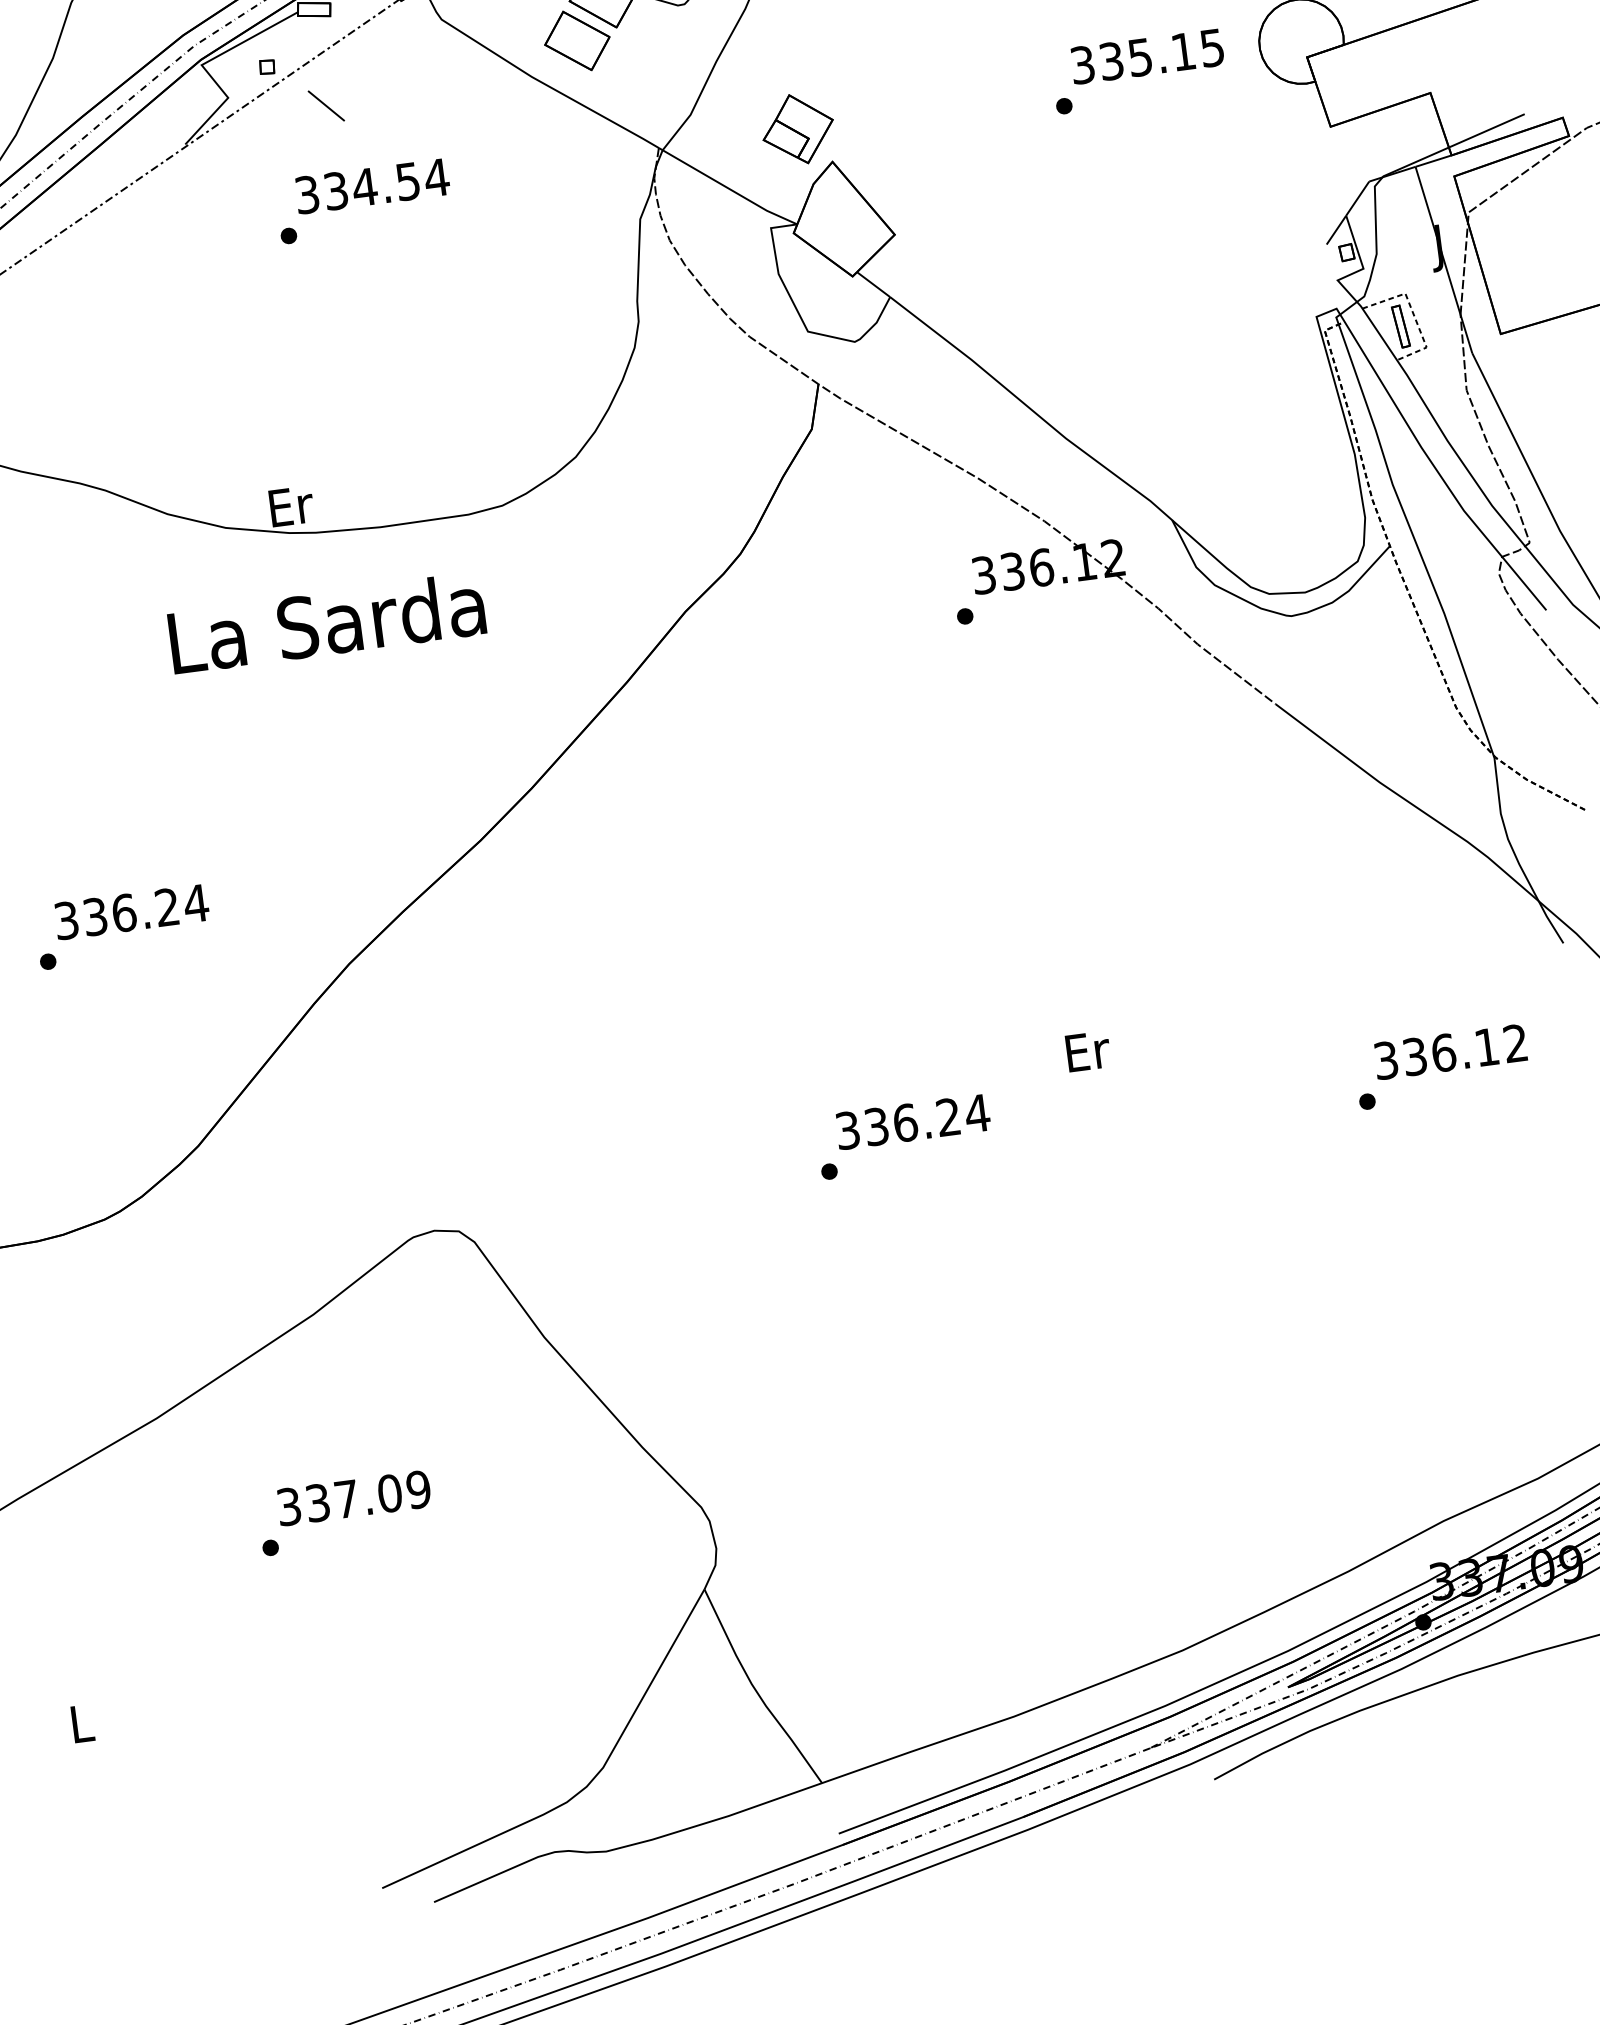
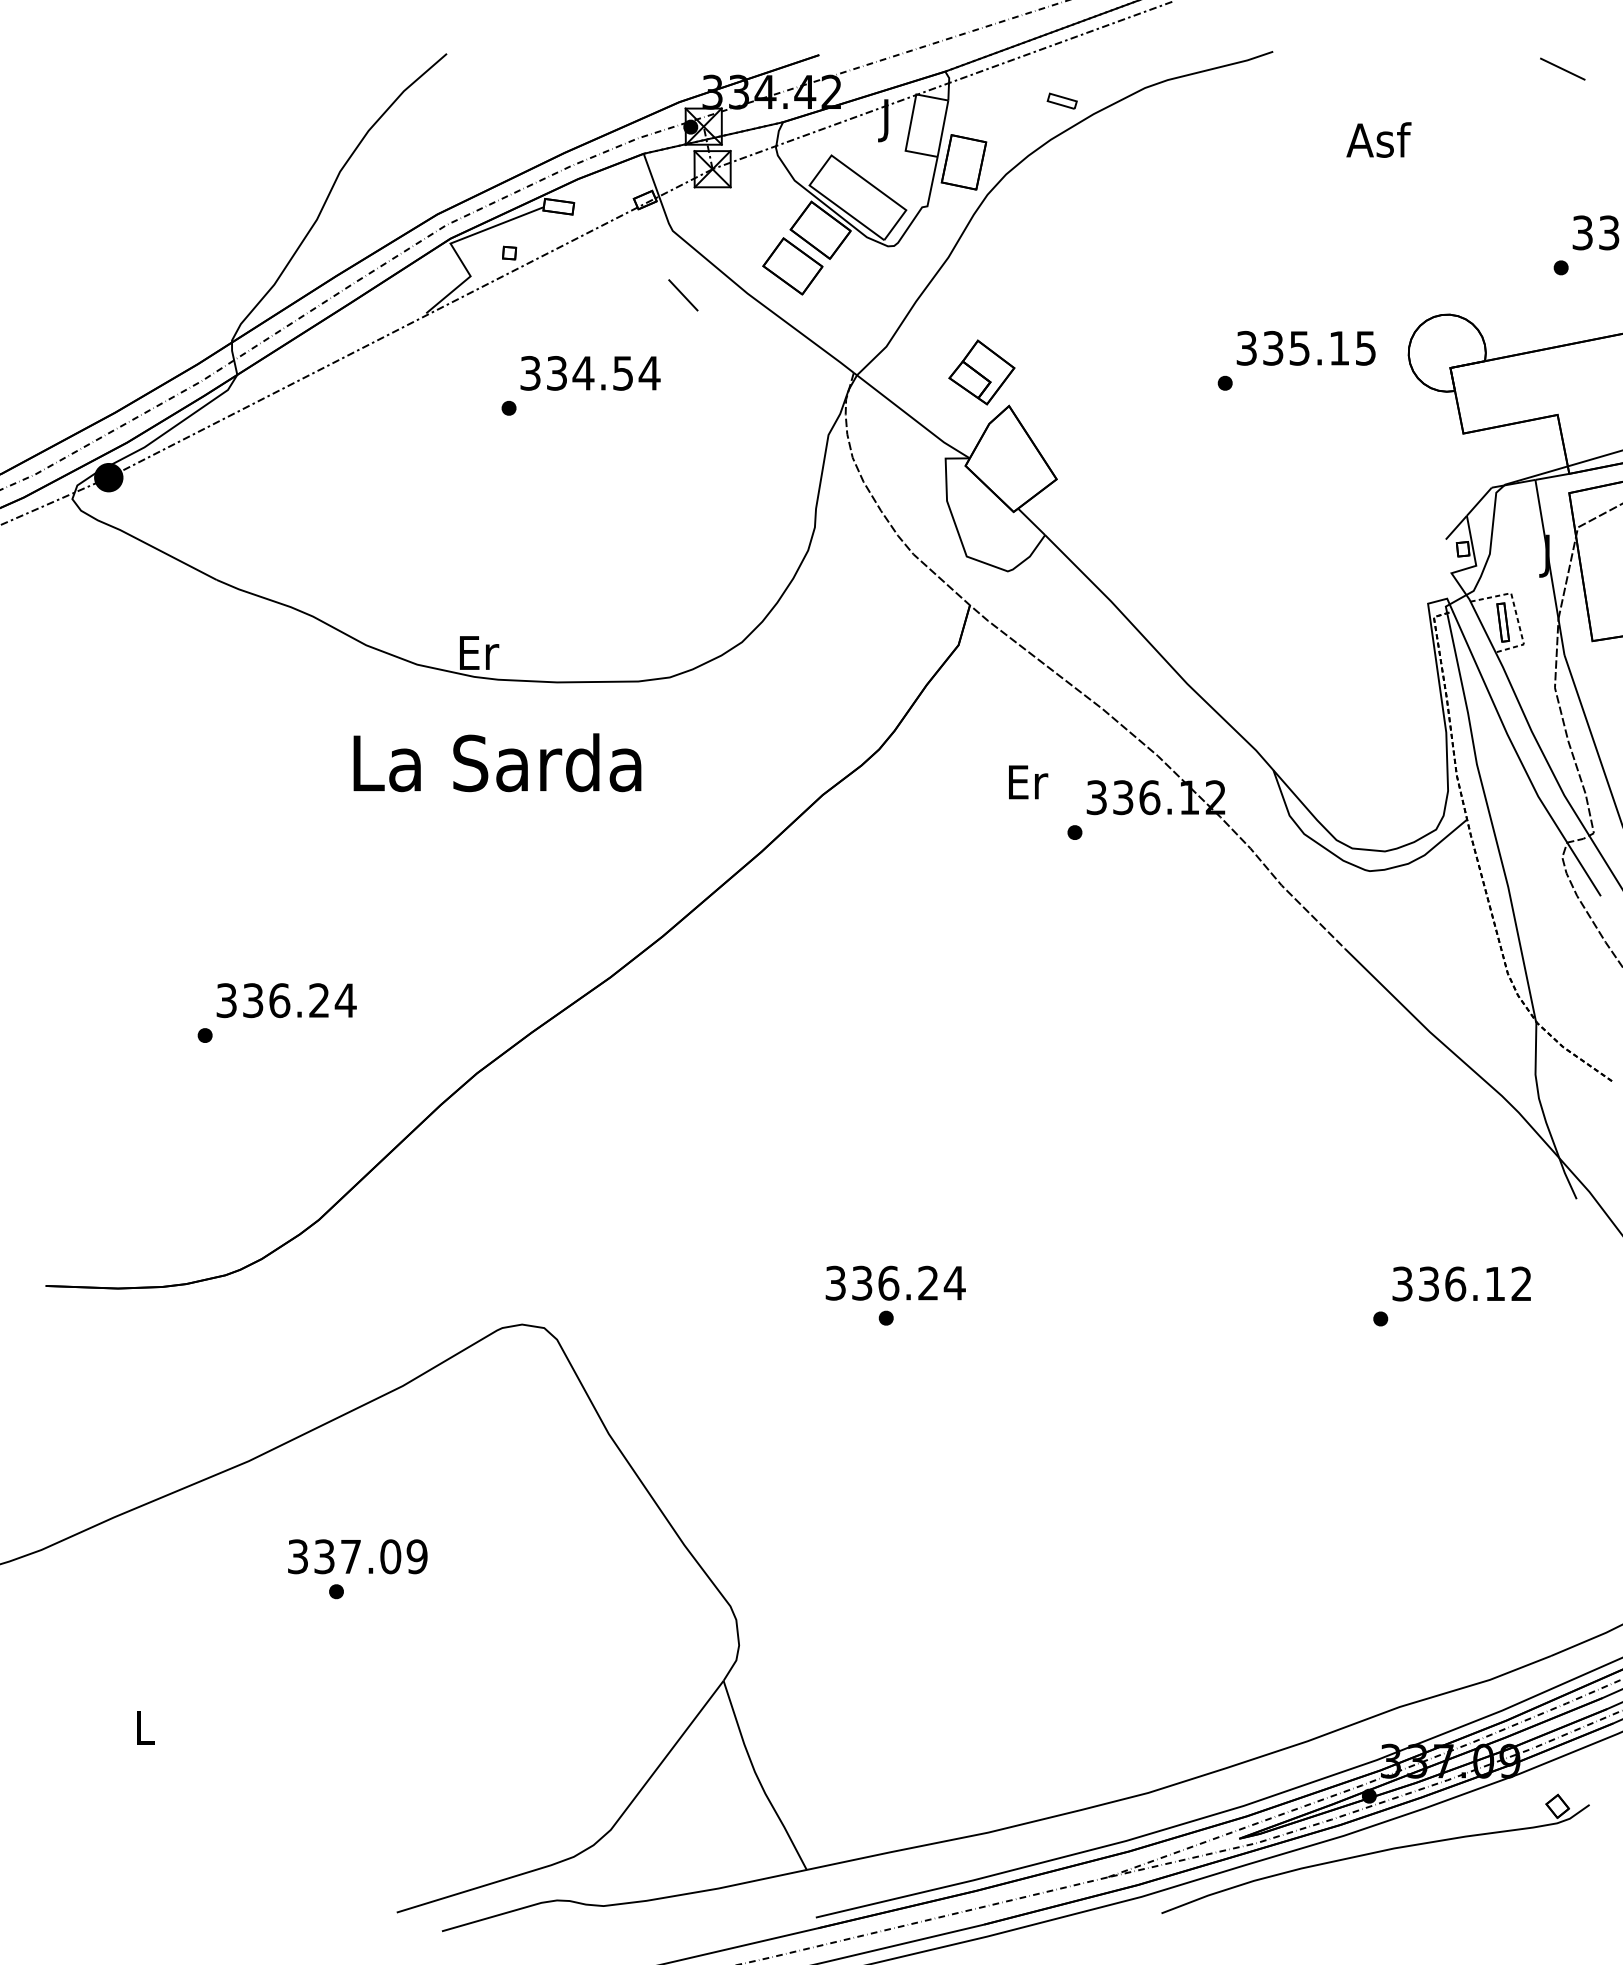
line: (326, 106) -> (683, 295), moved
text: (1088, 1051) -> (1028, 782), moved
text: (912, 1121) -> (895, 1282), moved
text: (353, 1497) -> (357, 1556), moved

